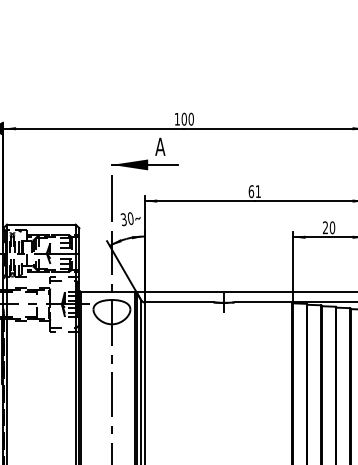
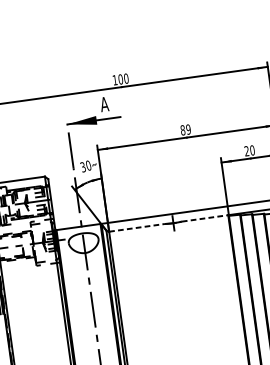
text: (254, 191) -> (185, 129), 61 -> 89
line: (179, 302) -> (137, 227), solid -> dashed
line: (263, 302) -> (205, 218), solid -> dashed

